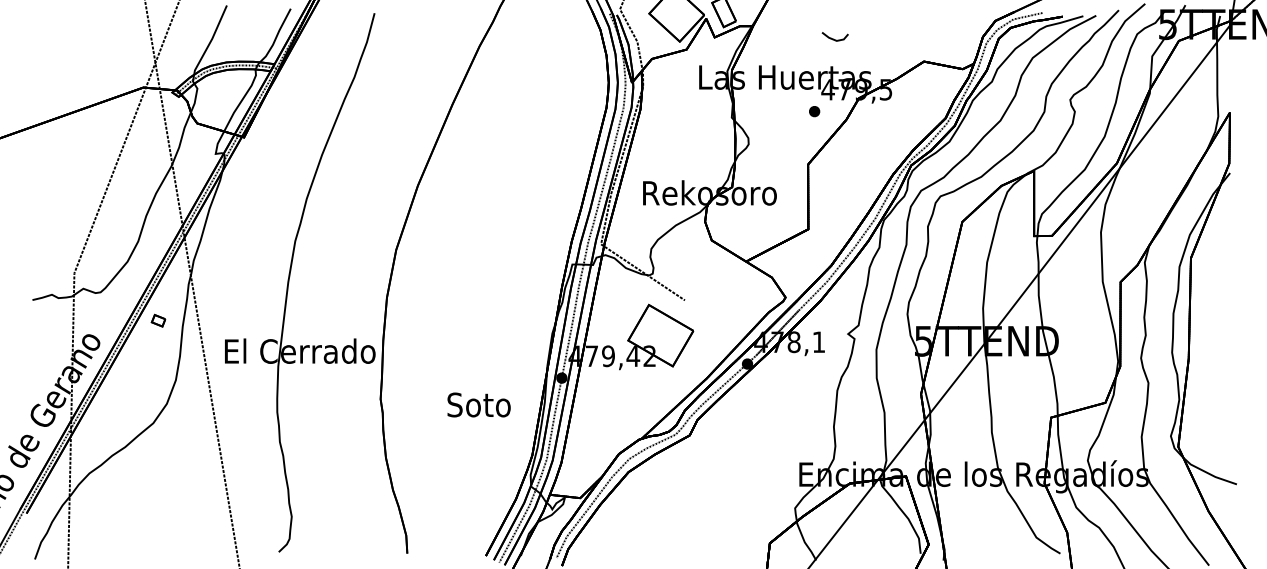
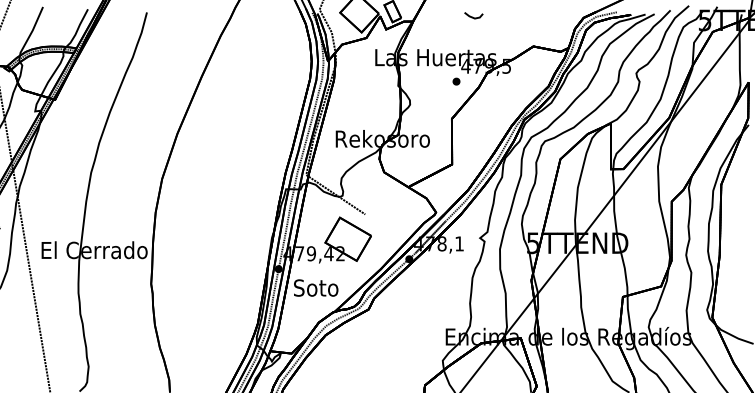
line: (833, 38) -> (472, 16), moved
text: (478, 404) -> (315, 287), moved

